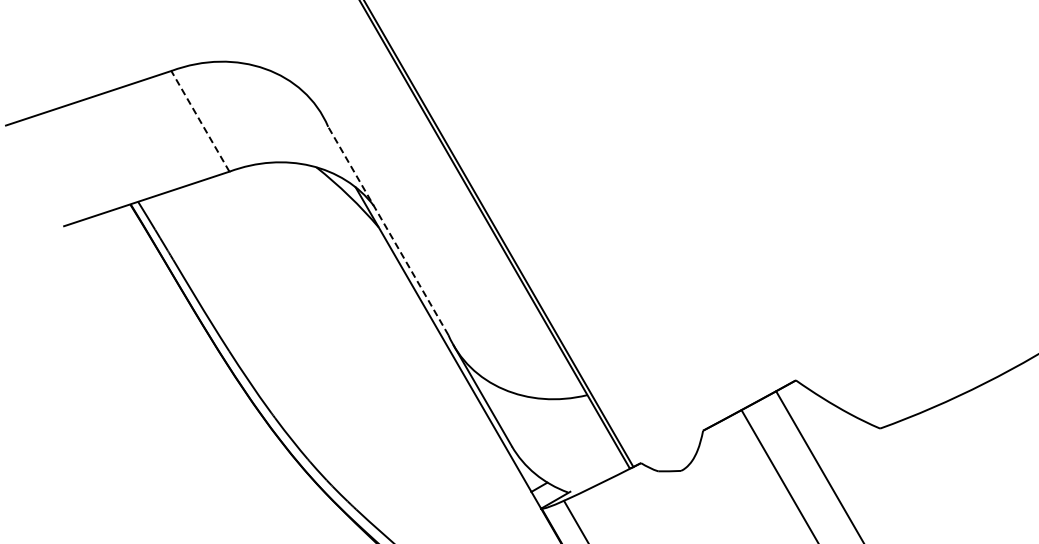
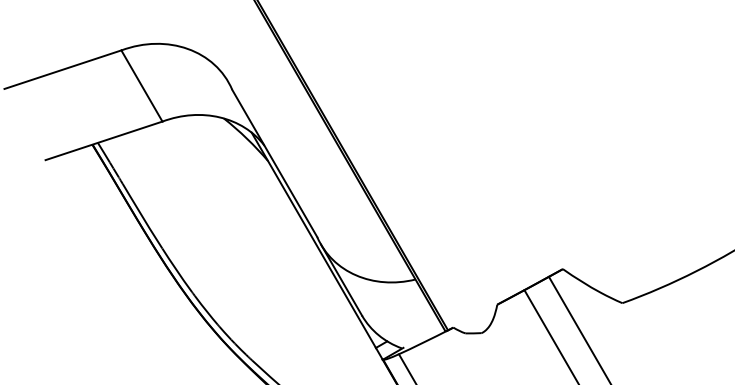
line: (200, 120) -> (141, 85), dashed -> solid
line: (388, 230) -> (274, 163), dashed -> solid

